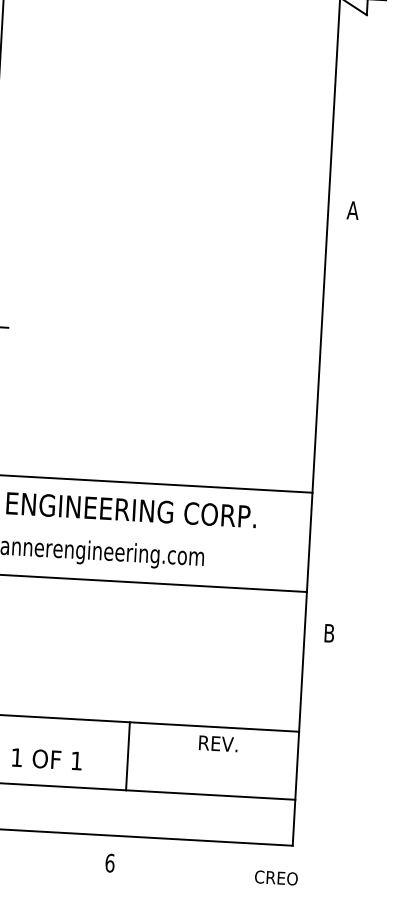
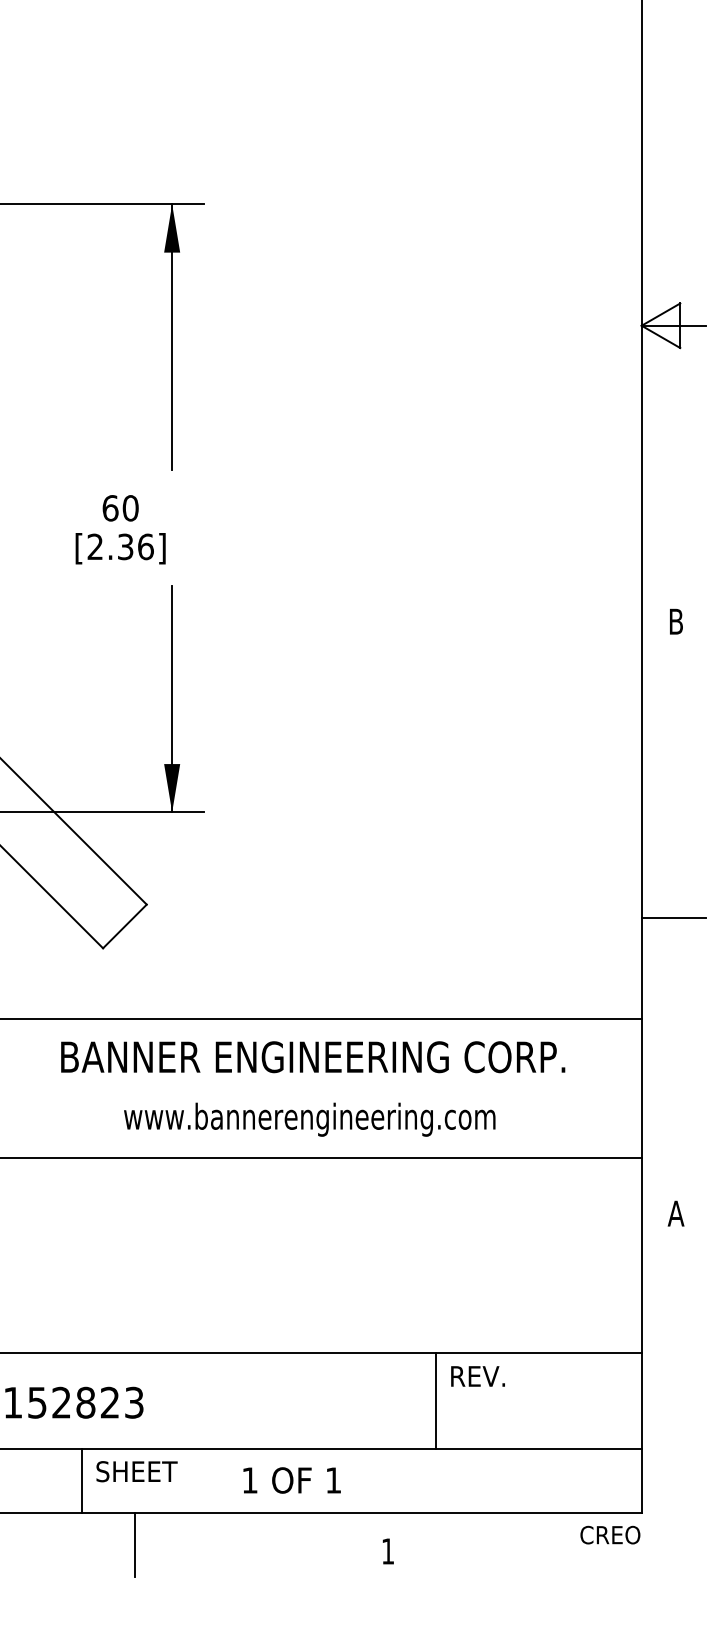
text: (352, 210) -> (675, 621), A -> B
line: (339, 421) -> (673, 917), added
text: (328, 633) -> (675, 1213), B -> A
text: (218, 743) -> (477, 1376), moved
line: (127, 755) -> (435, 1400), moved
text: (46, 759) -> (291, 1480), moved
text: (109, 863) -> (387, 1551), 6 -> 1
text: (276, 877) -> (610, 1534), moved

